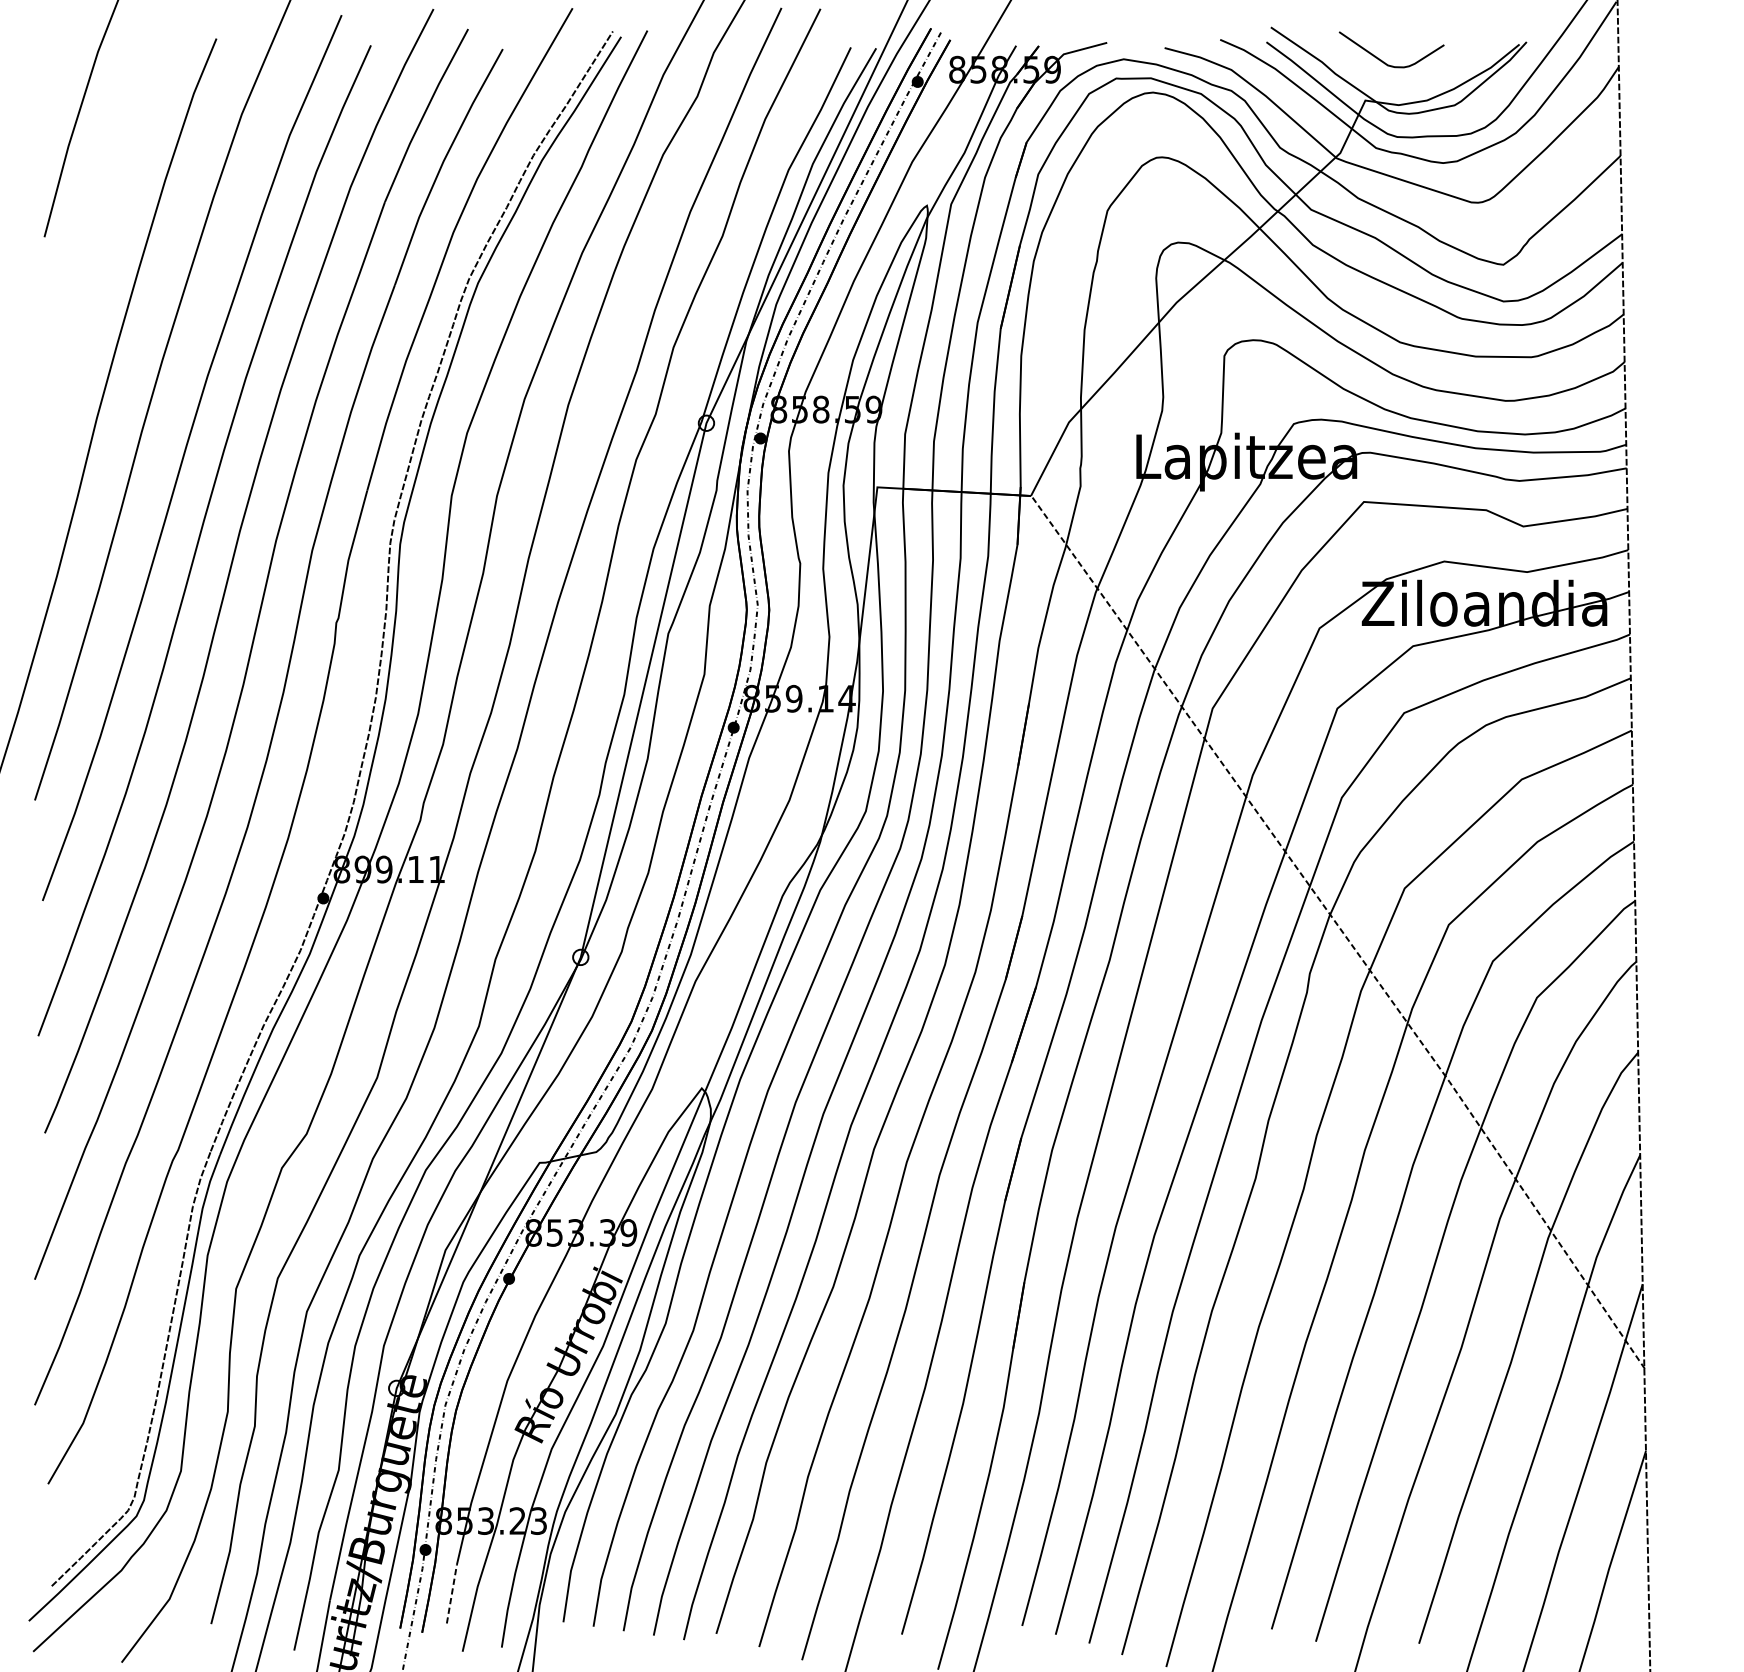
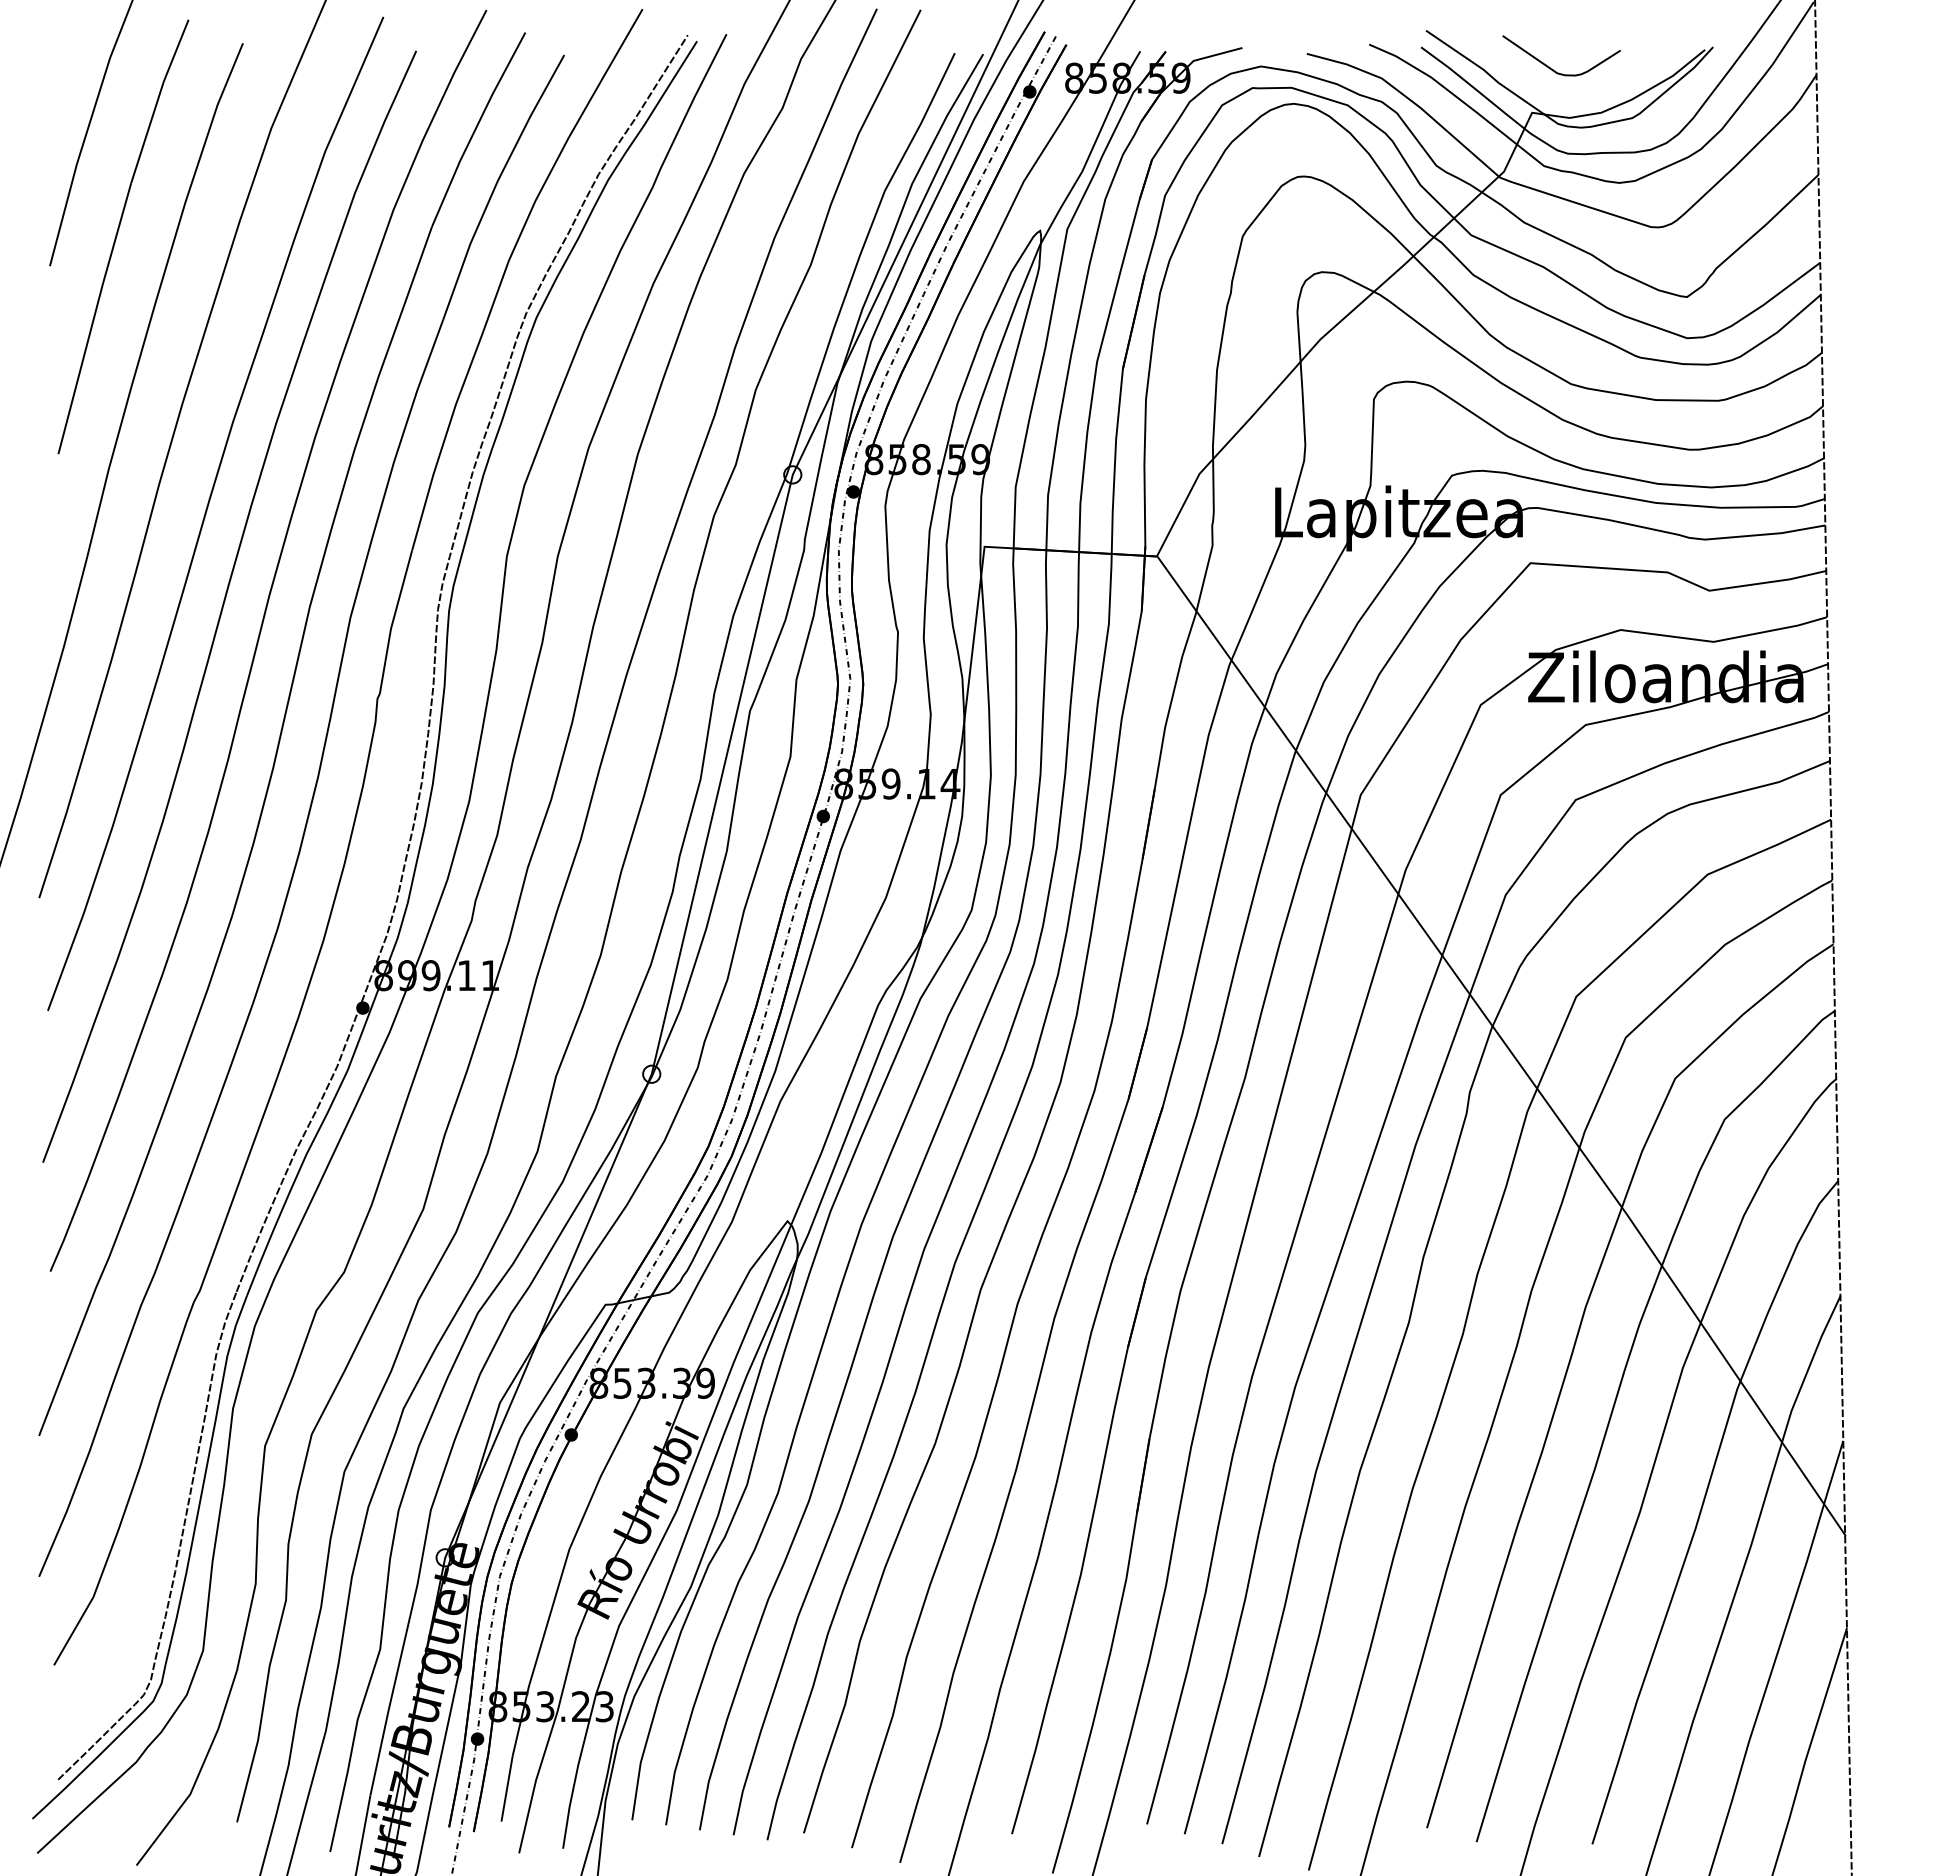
part: (110, 210) -> (123, 236), added
line: (1341, 930) -> (1505, 1044), dashed -> solid
line: (452, 1593) -> (507, 1788), dashed -> solid

